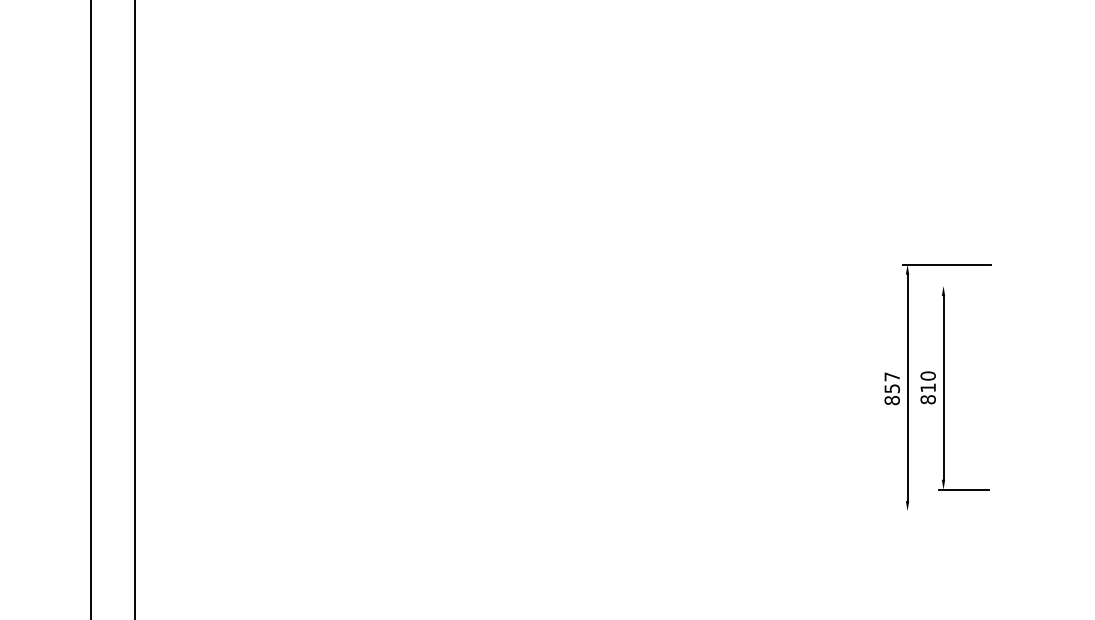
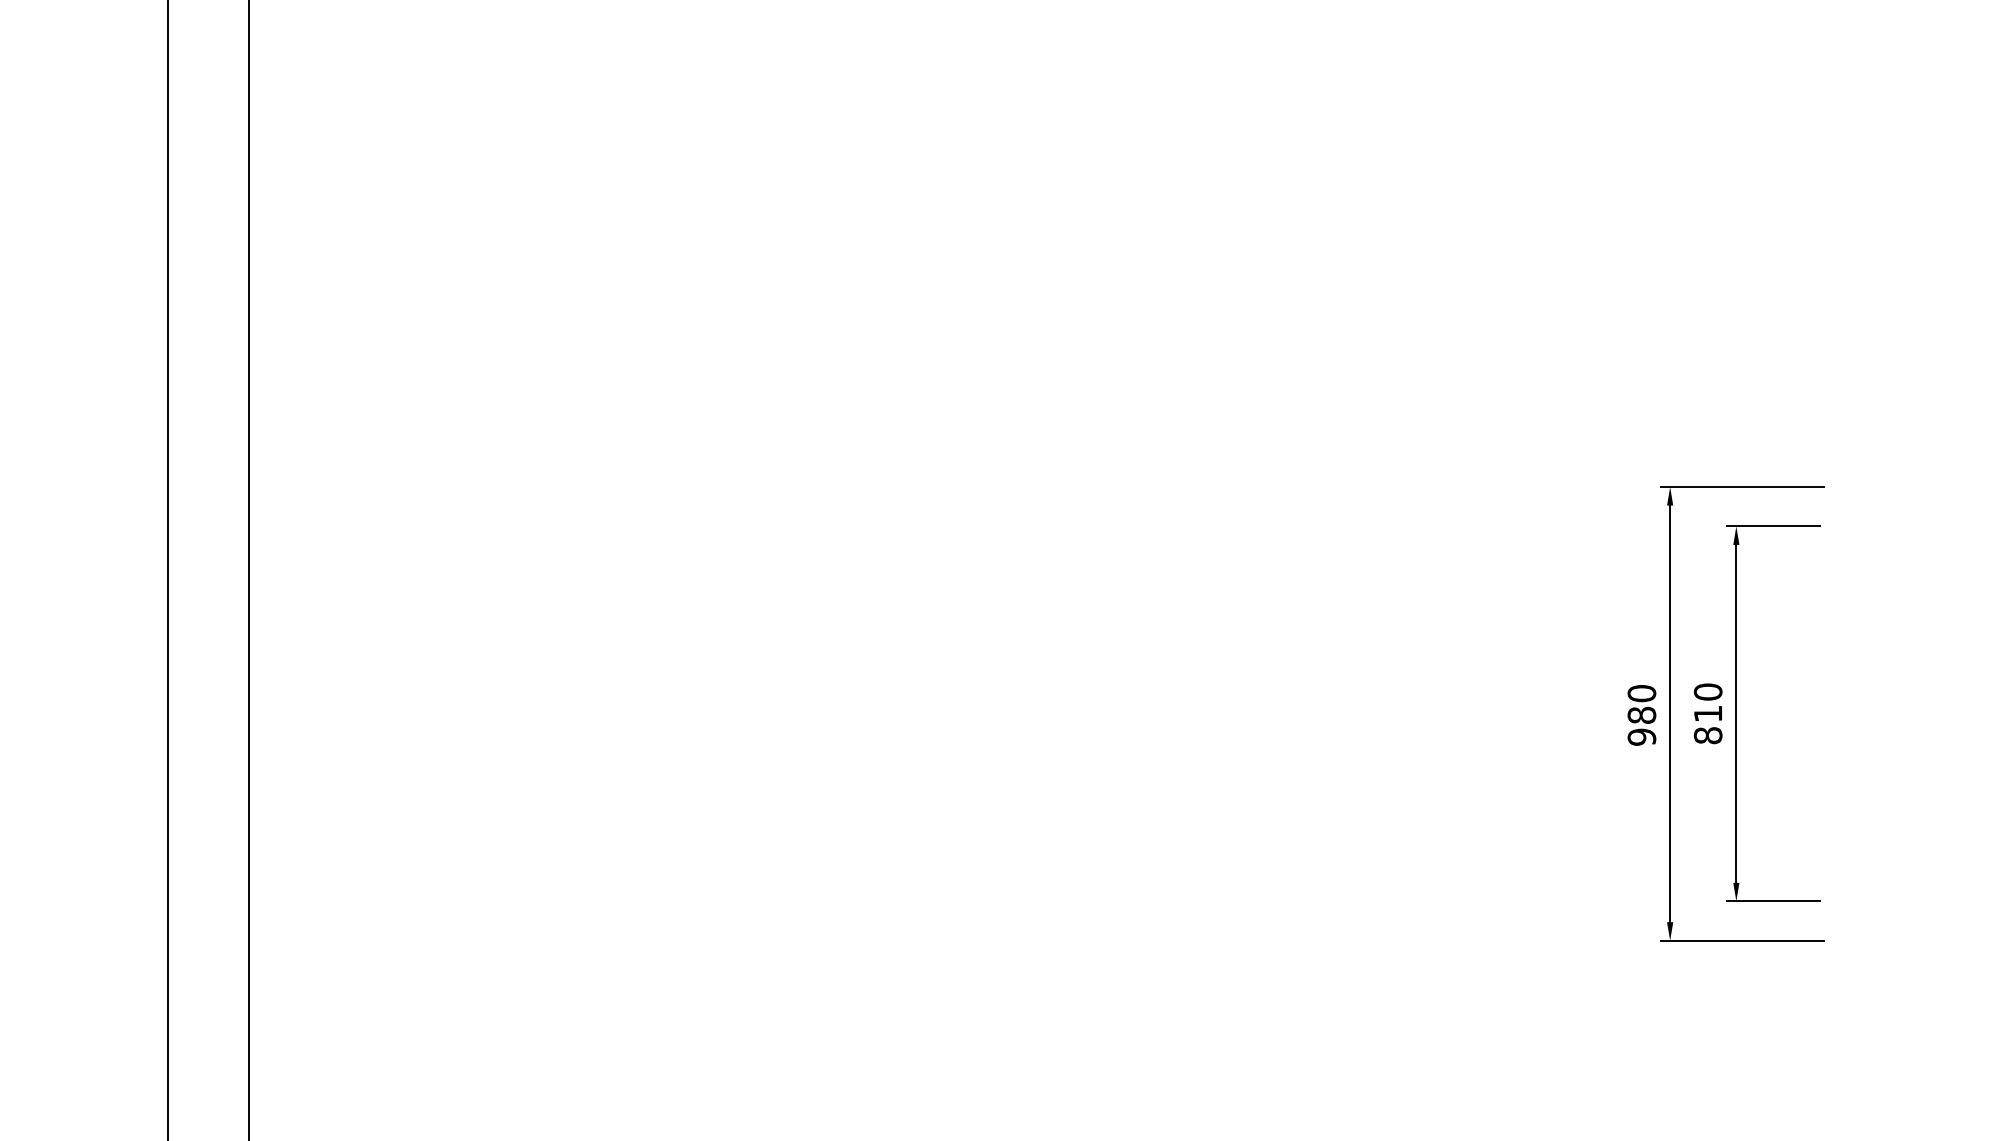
line: (963, 286) -> (1773, 527), added
text: (891, 388) -> (1640, 714), 857 -> 980
line: (946, 511) -> (1741, 941), added

